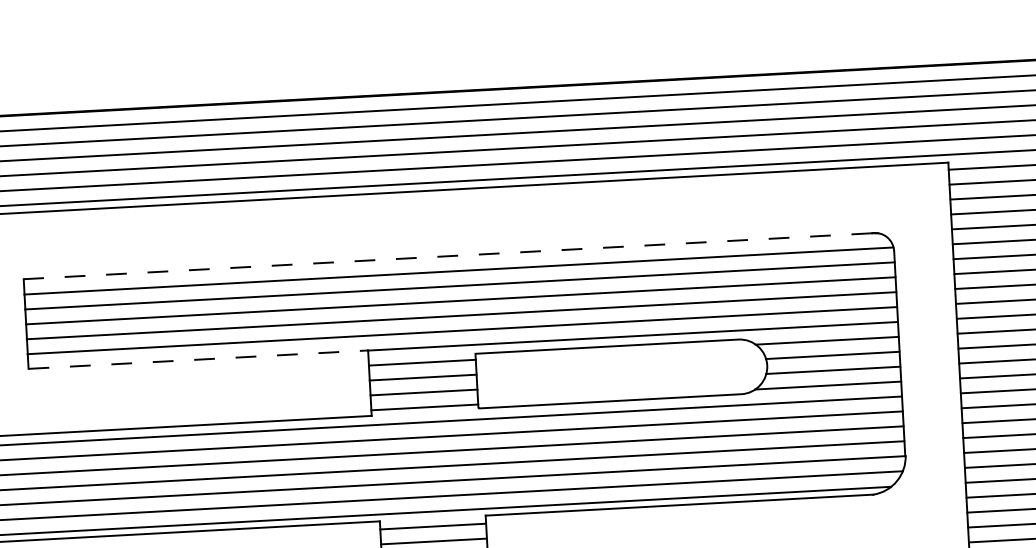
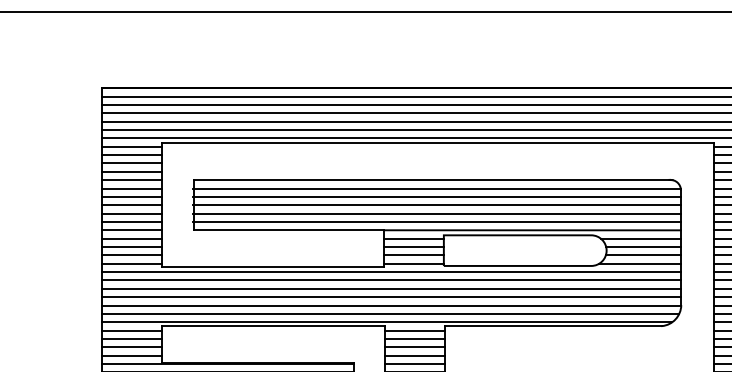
line: (448, 255) -> (431, 179), dashed -> solid
line: (199, 360) -> (289, 230), dashed -> solid

